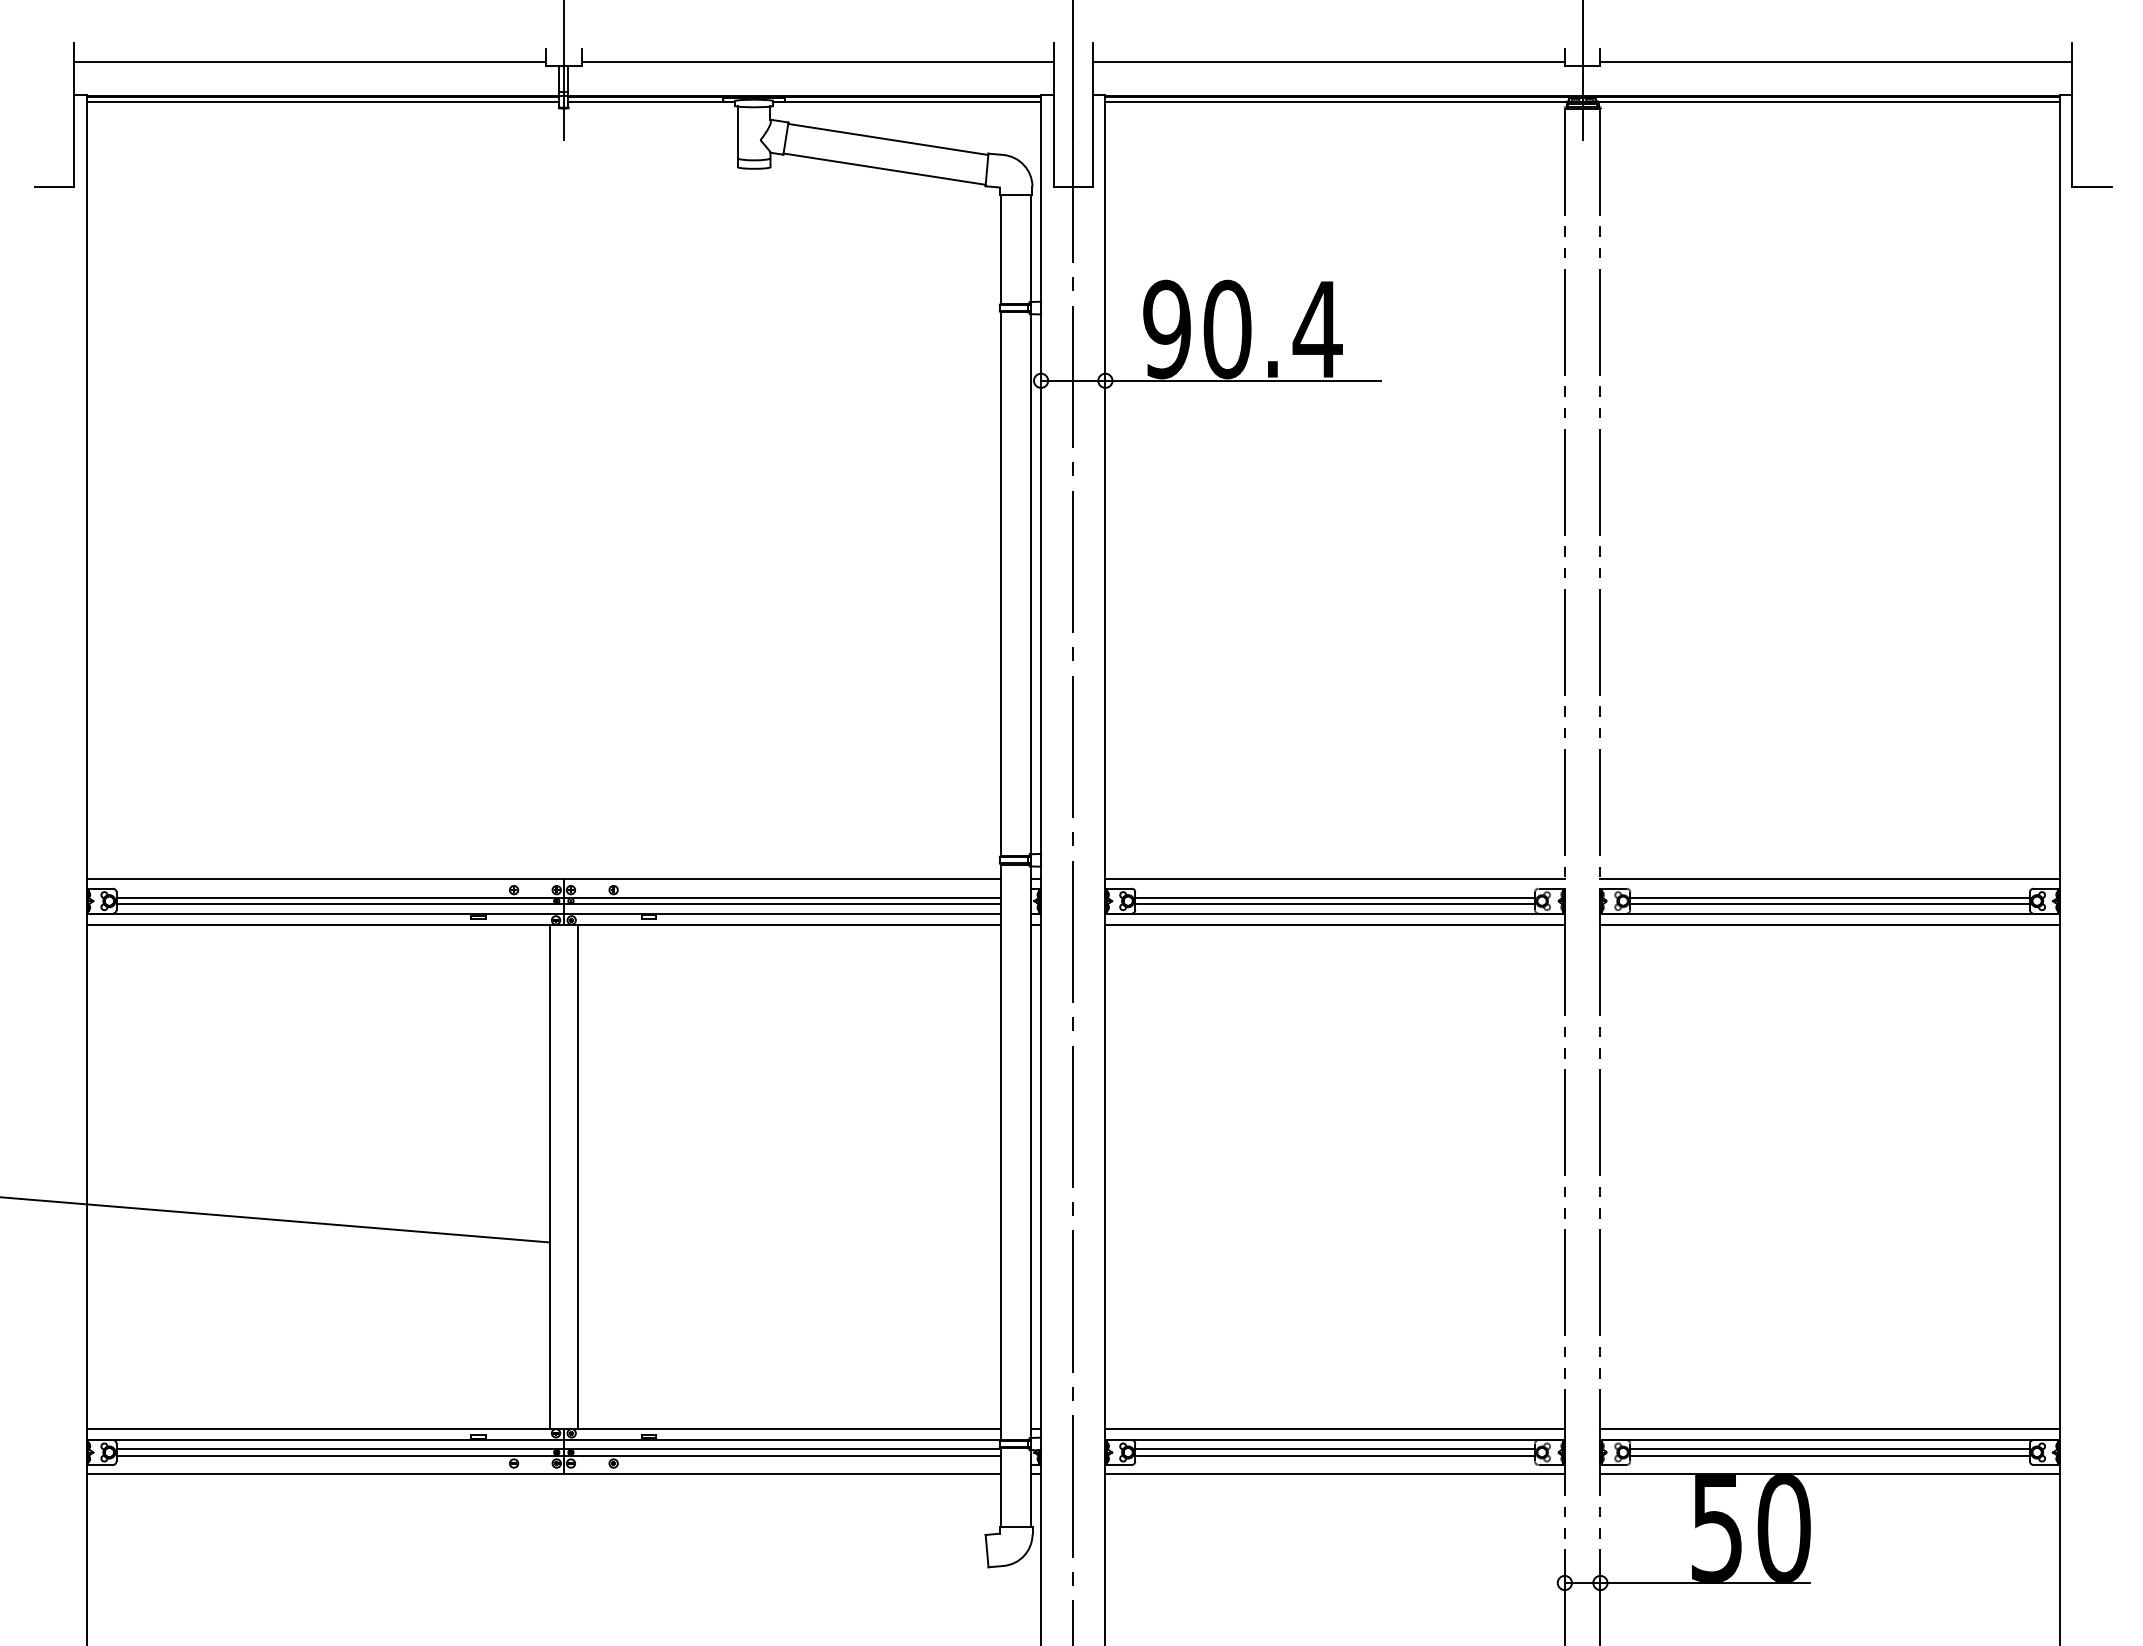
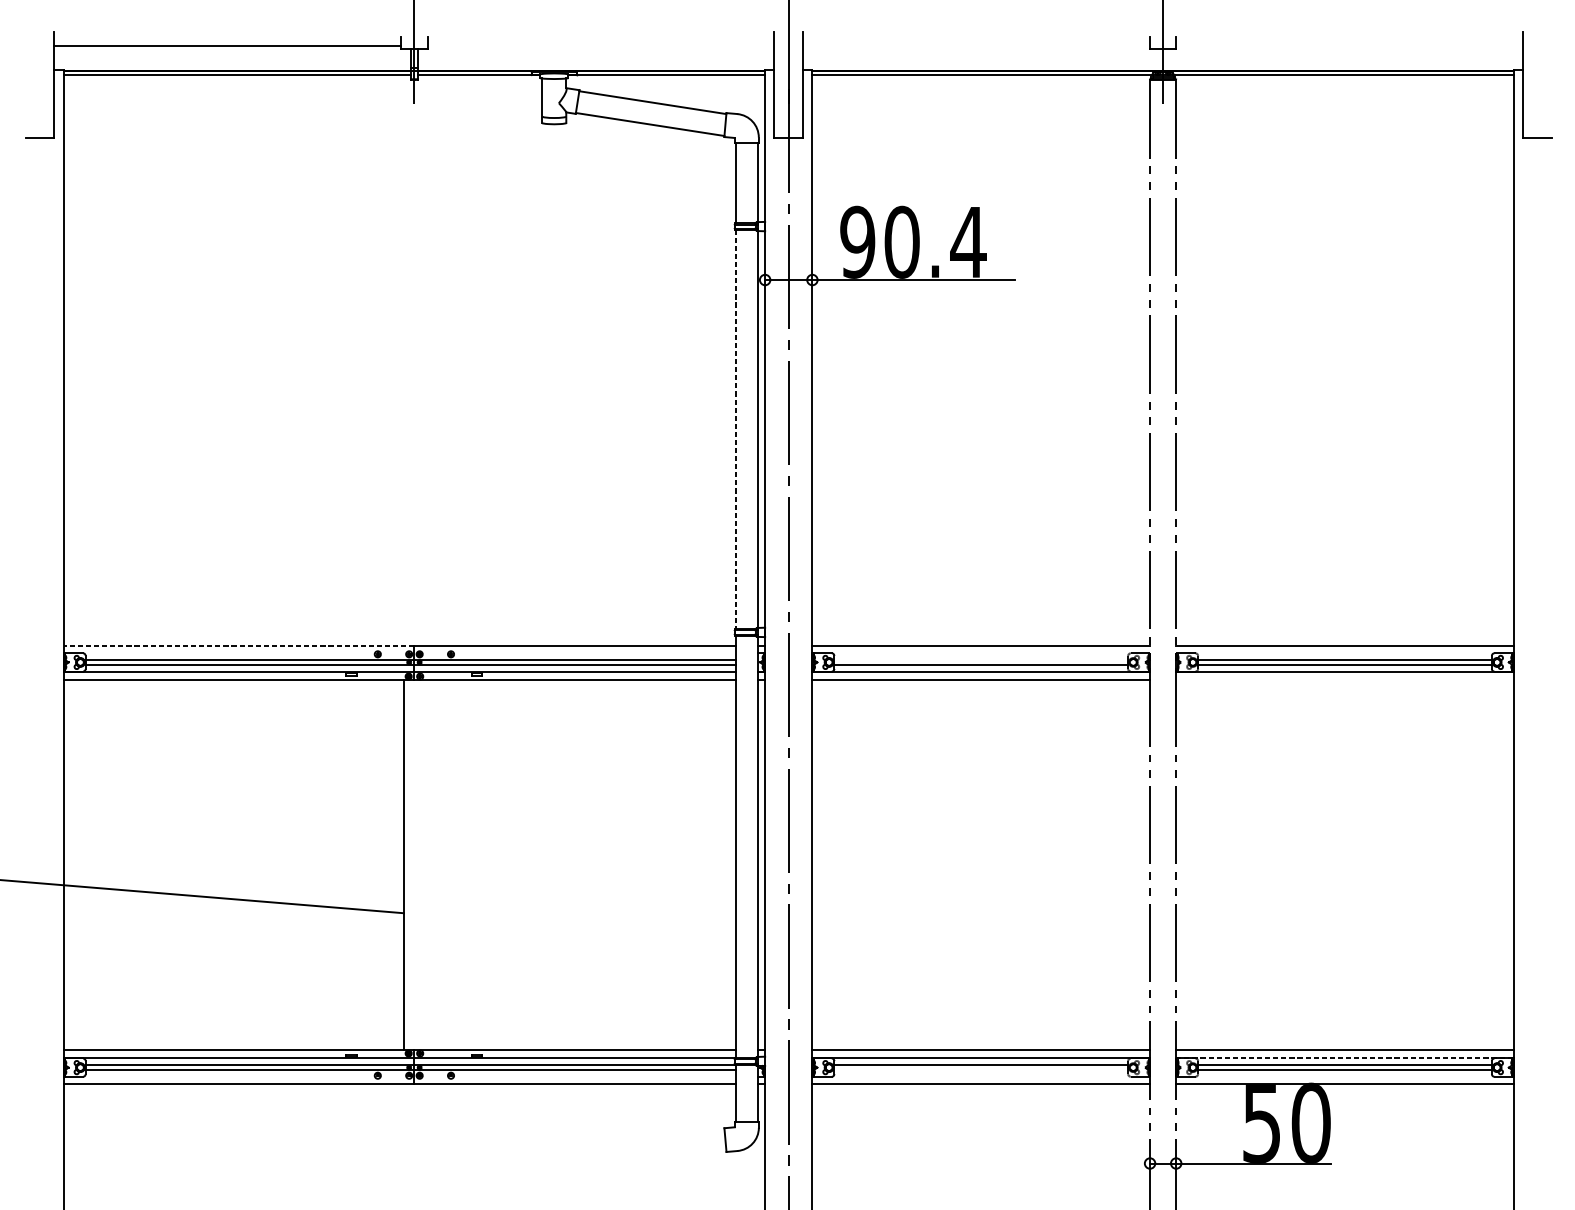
line: (817, 62) -> (600, 46), removed
line: (1328, 62) -> (976, 46), removed
line: (1836, 62) -> (1349, 46), removed
line: (1001, 584) -> (736, 429), solid -> dashed
line: (325, 879) -> (239, 646), solid -> dashed
line: (1334, 897) -> (980, 659), removed
line: (1829, 924) -> (1344, 679), removed
line: (578, 1176) -> (425, 864), removed
line: (1830, 1439) -> (1345, 1058), solid -> dashed
line: (1334, 1455) -> (980, 1069), removed

